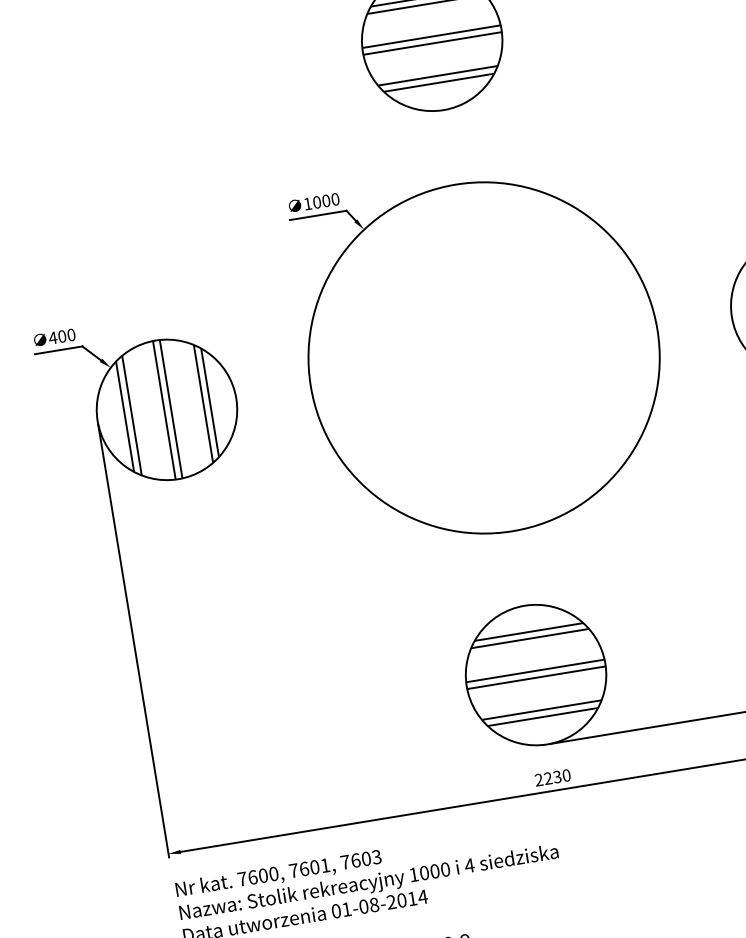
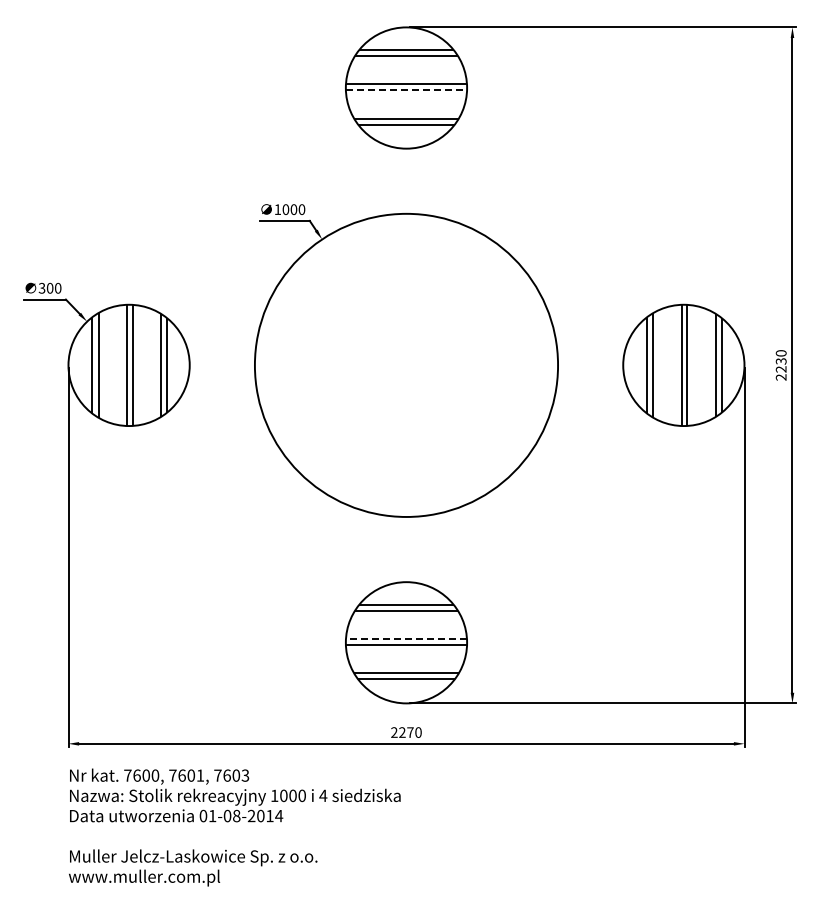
line: (432, 43) -> (406, 90), solid -> dashed
text: (52, 337) -> (41, 287), 400 -> 300
line: (535, 671) -> (406, 639), solid -> dashed
text: (557, 776) -> (410, 732), 2230 -> 2270

